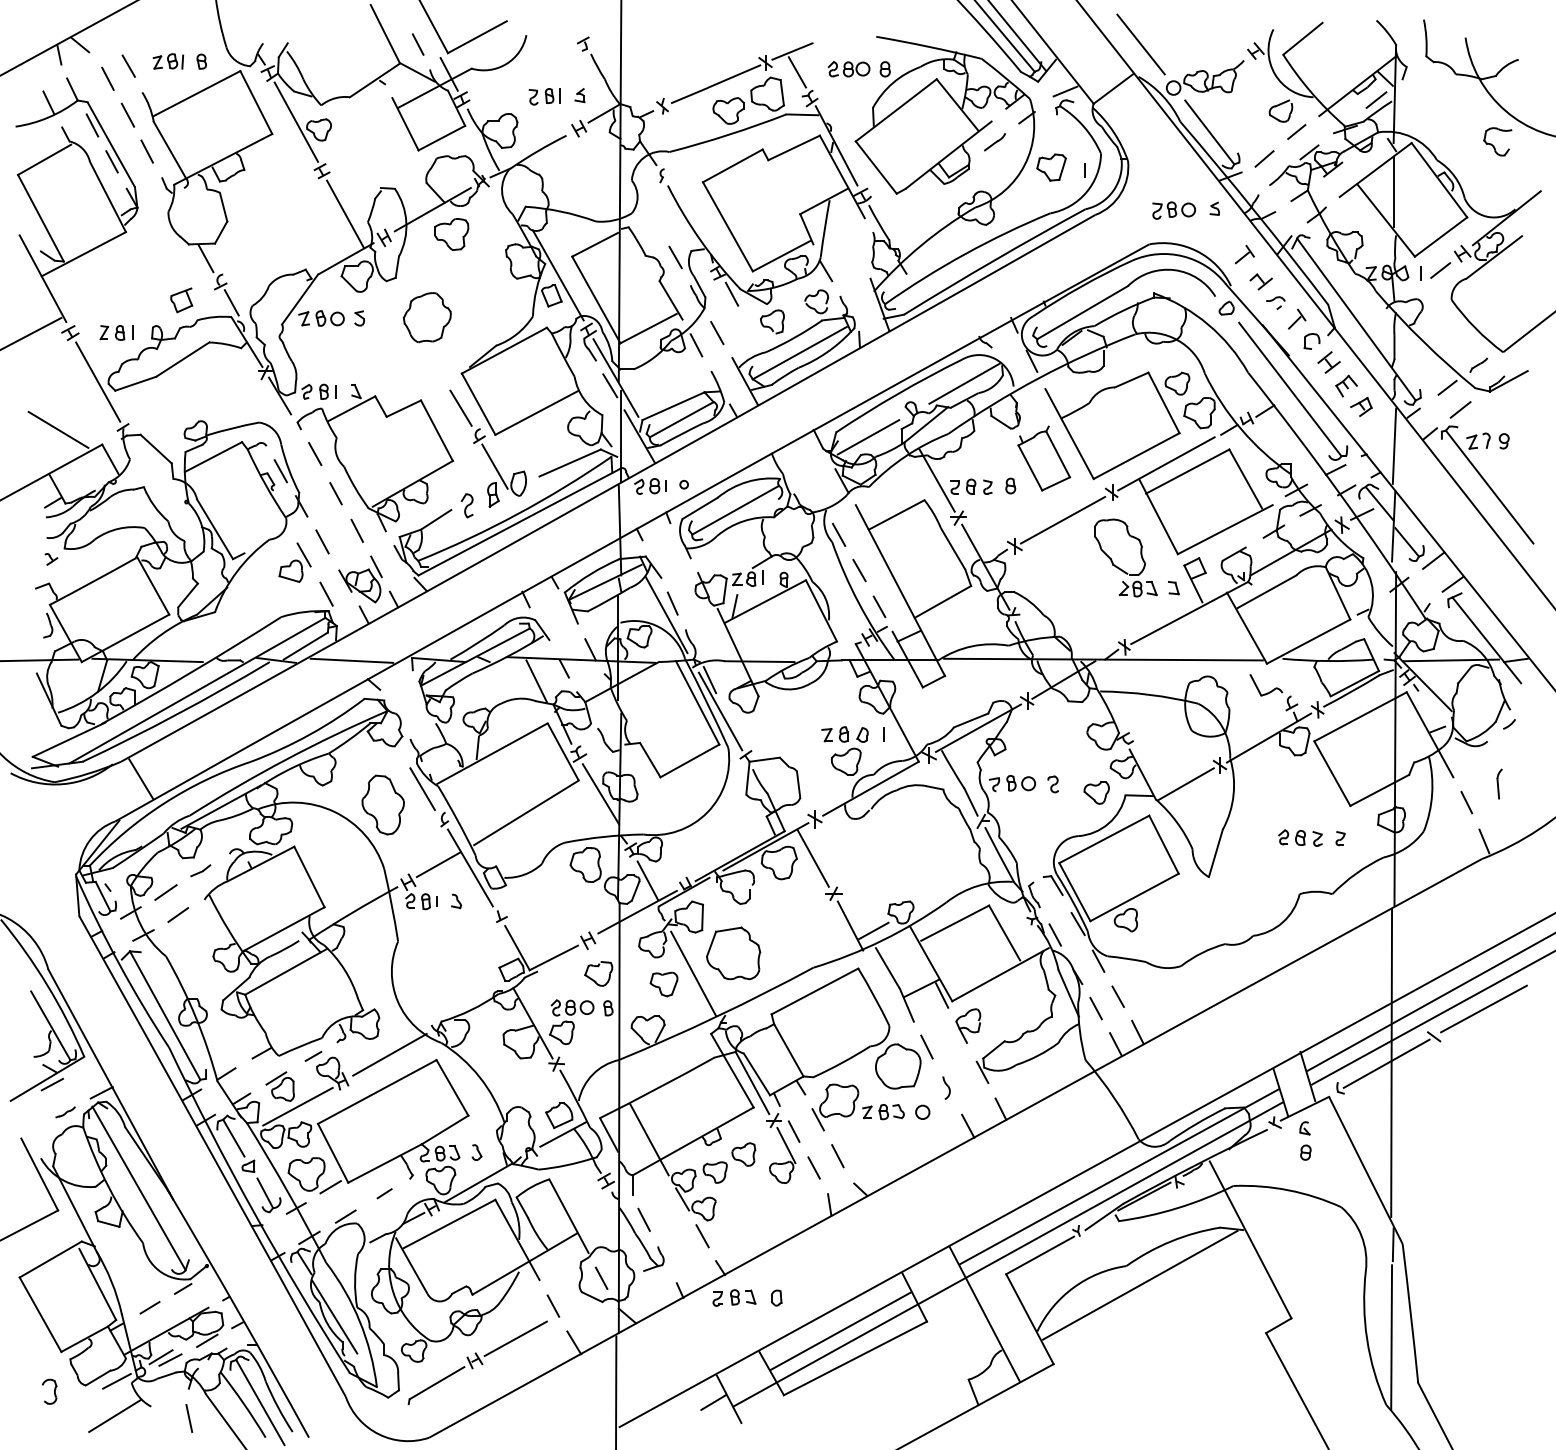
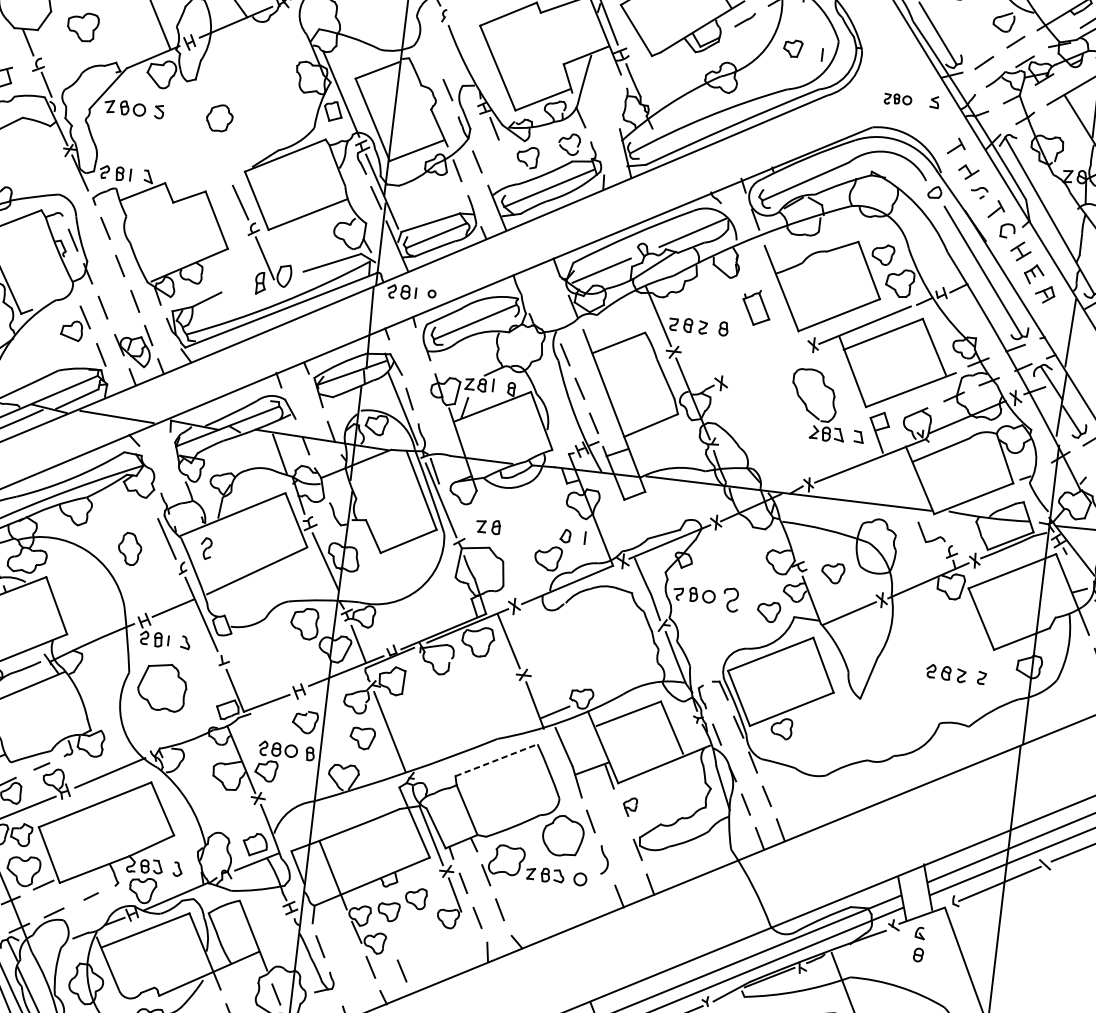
part: (1051, 167) -> (793, 48), size x0.7
part: (1173, 210) -> (897, 99), size x0.7
part: (451, 234) -> (82, 27), moved
part: (426, 317) -> (219, 117), size x0.6
part: (1044, 458) -> (756, 307), size x0.6
part: (466, 505) -> (205, 548), moved
line: (1062, 519) -> (766, 364), removed
part: (834, 734) -> (487, 526), moved
part: (1162, 741) -> (832, 572), added
part: (1052, 784) -> (730, 599), size x1.6
part: (382, 804) -> (129, 548), size x0.6
part: (733, 953) -> (162, 687), moved
line: (814, 991) -> (496, 760), solid -> dashed
part: (968, 1025) -> (630, 806), size x0.6
part: (946, 1087) -> (604, 859), size x1.4
line: (737, 1236) -> (402, 971), added

